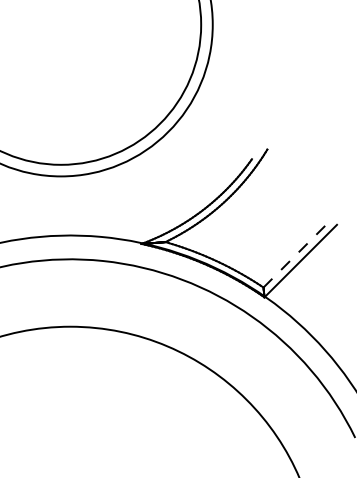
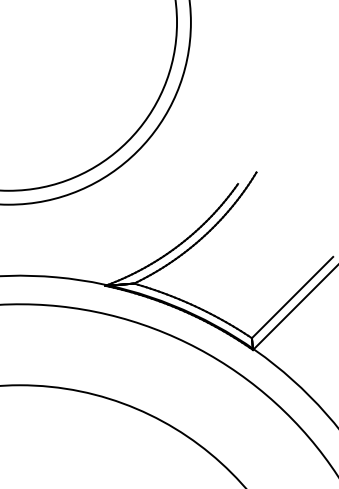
line: (297, 253) -> (292, 297), dashed -> solid

